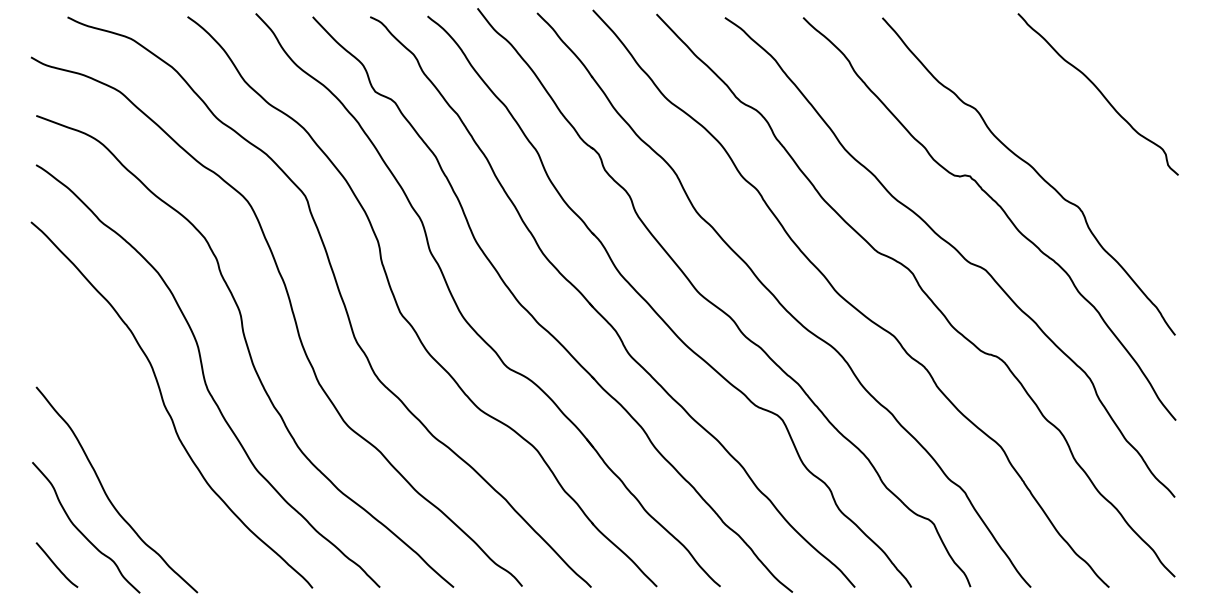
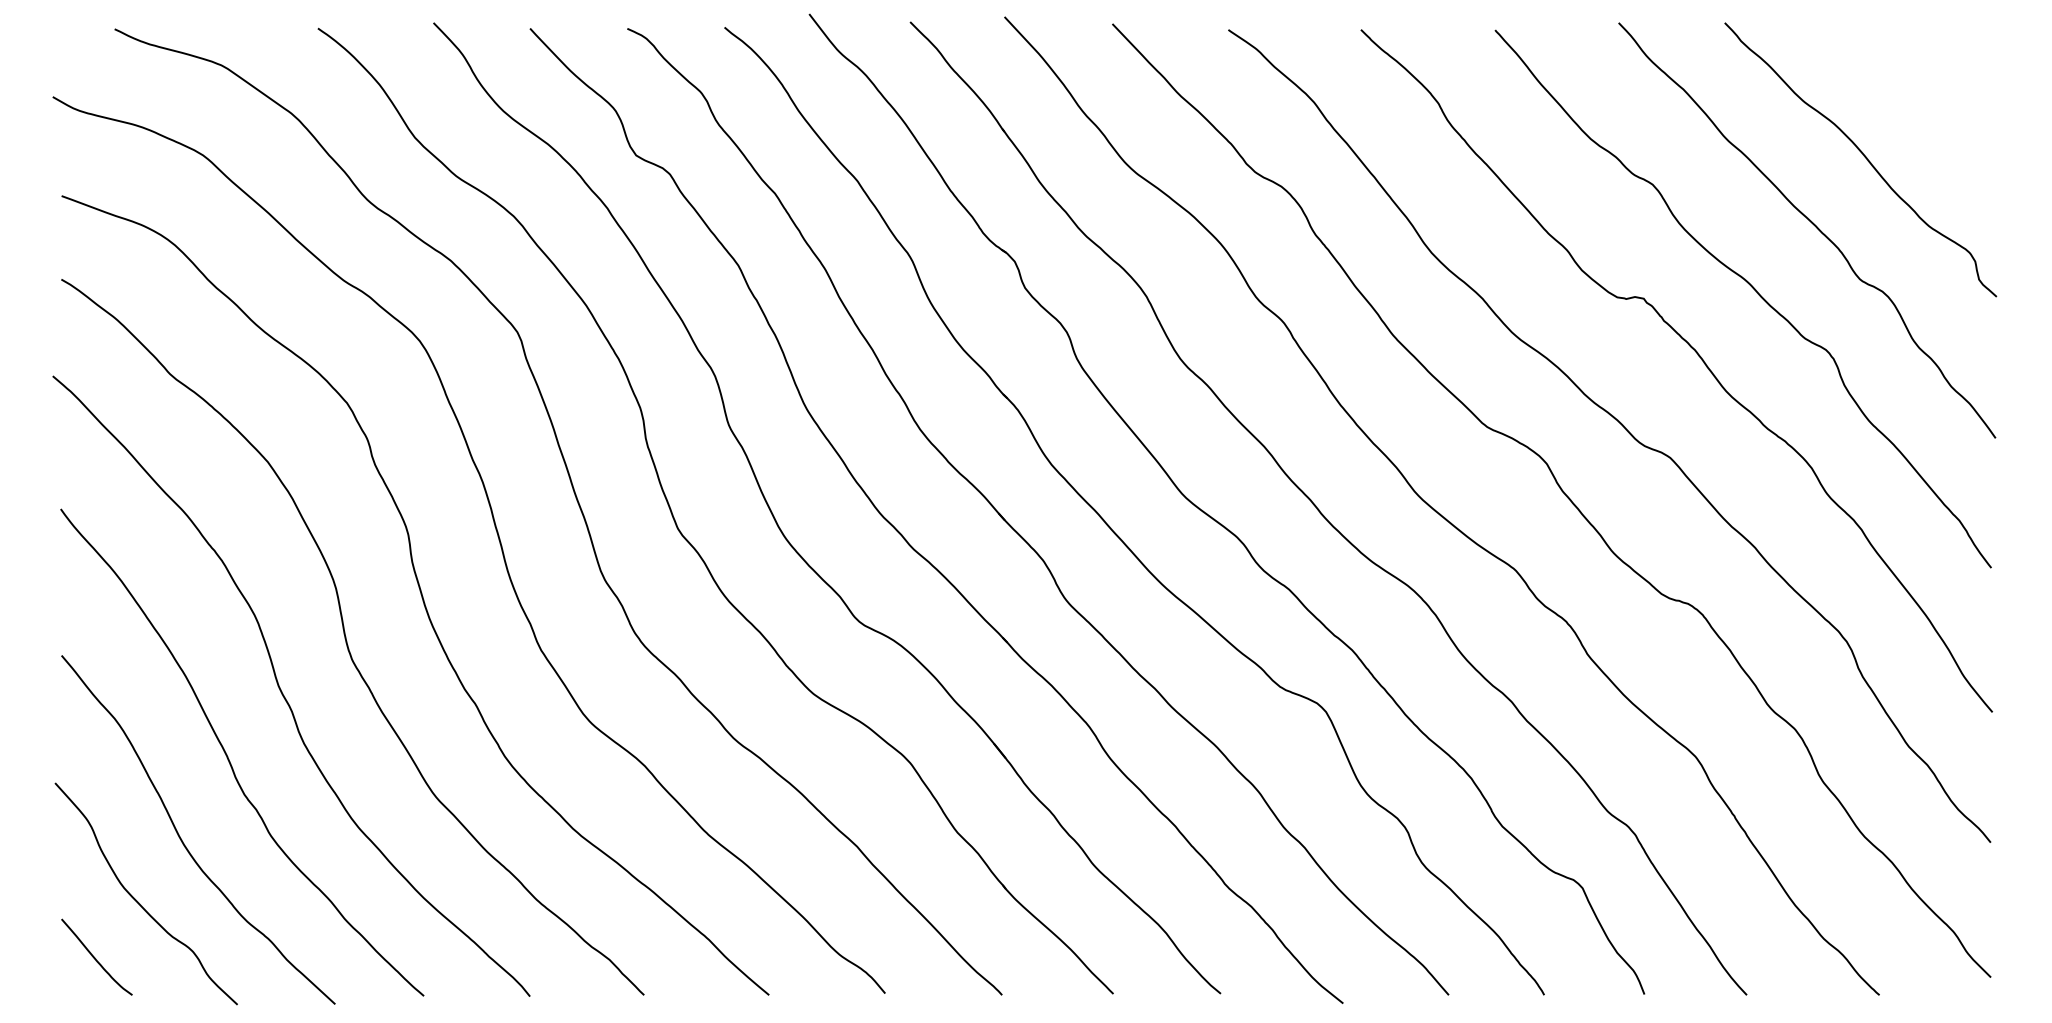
curve: (1069, 132) -> (1812, 224), added
curve: (135, 447) -> (229, 757), added

